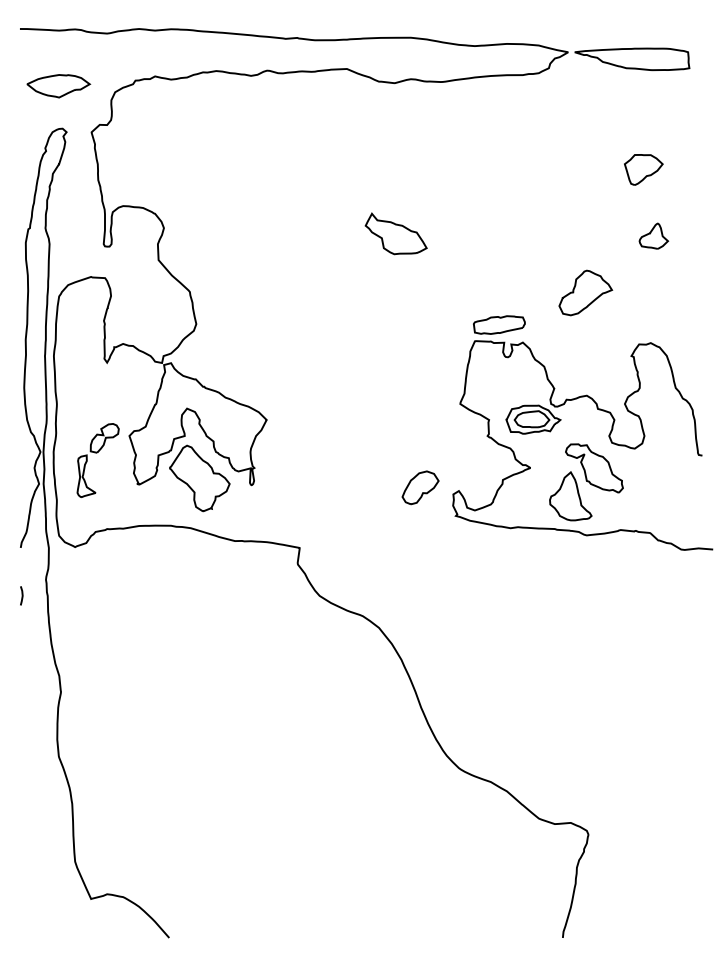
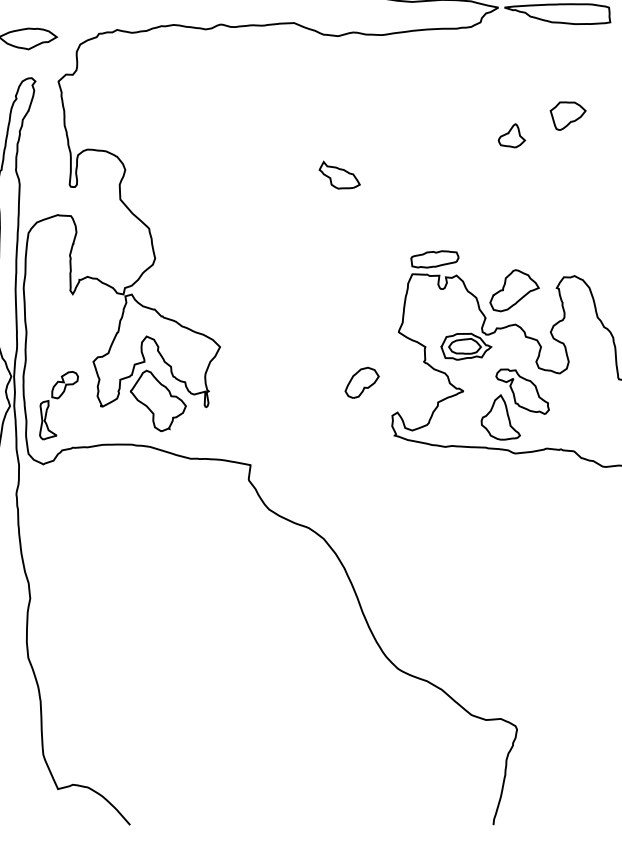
part: (396, 233) -> (339, 174), size x0.71
part: (653, 235) -> (511, 135), moved
part: (585, 292) -> (514, 290), moved
part: (97, 453) -> (58, 399), moved
part: (420, 487) -> (362, 382), moved

